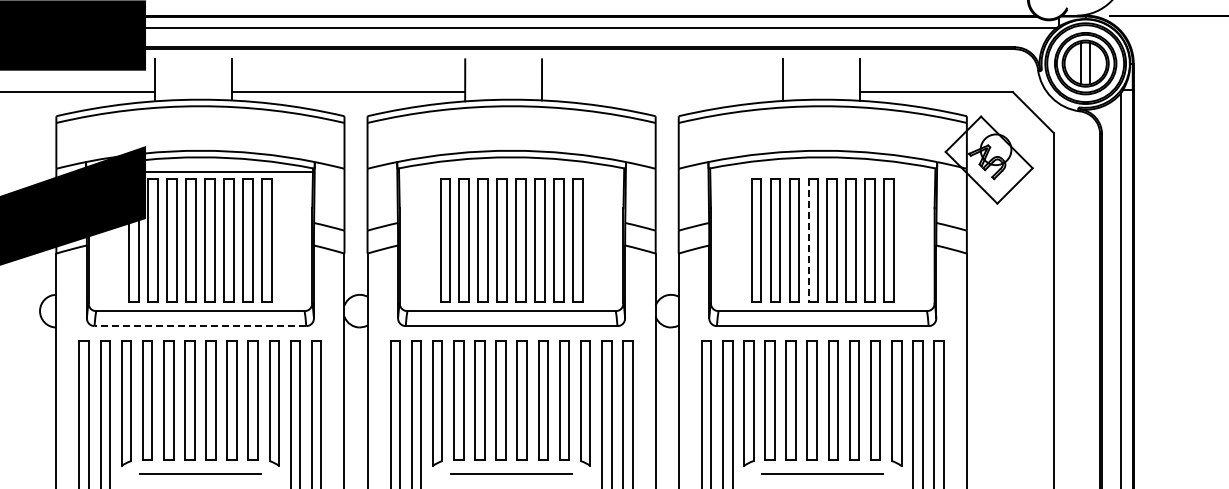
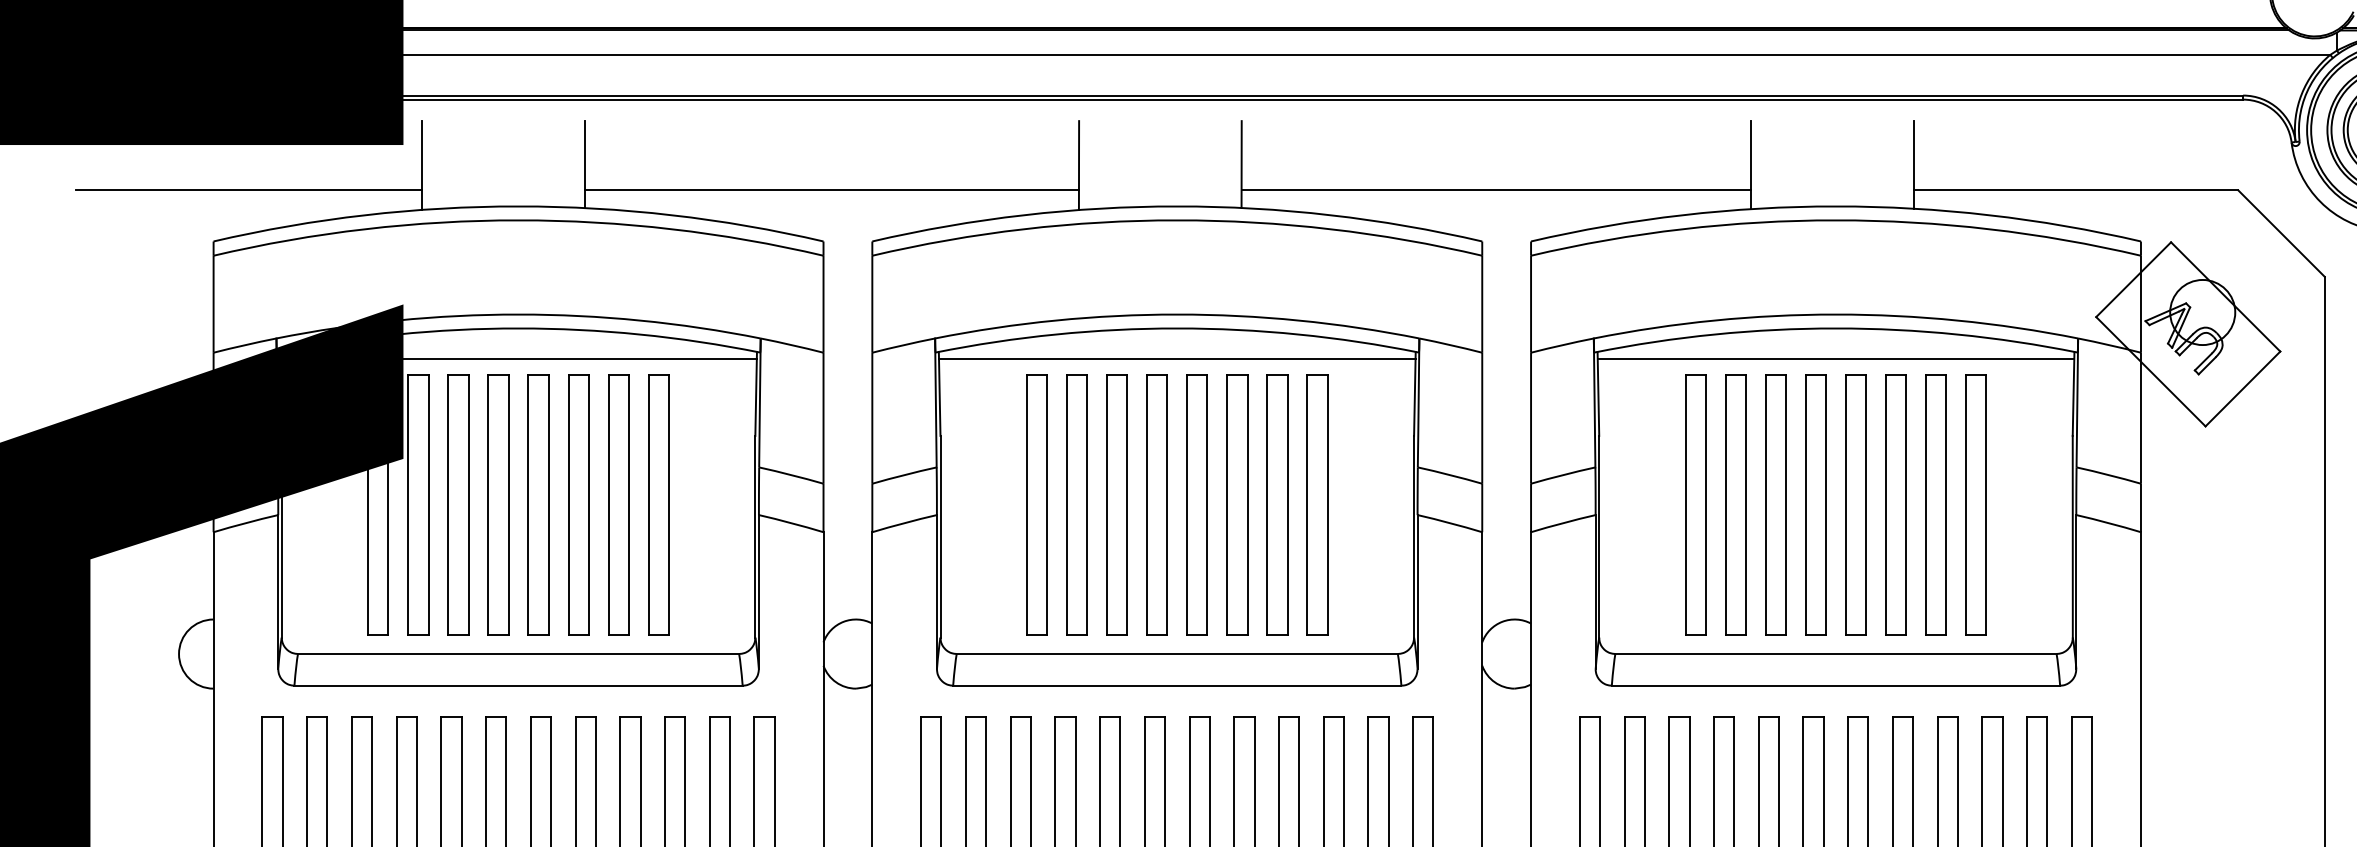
line: (662, 92) -> (1496, 191), added
line: (511, 171) -> (1177, 358), added
line: (822, 171) -> (1835, 358), added
line: (808, 241) -> (1805, 506), dashed -> solid
line: (200, 326) -> (518, 686), dashed -> solid

